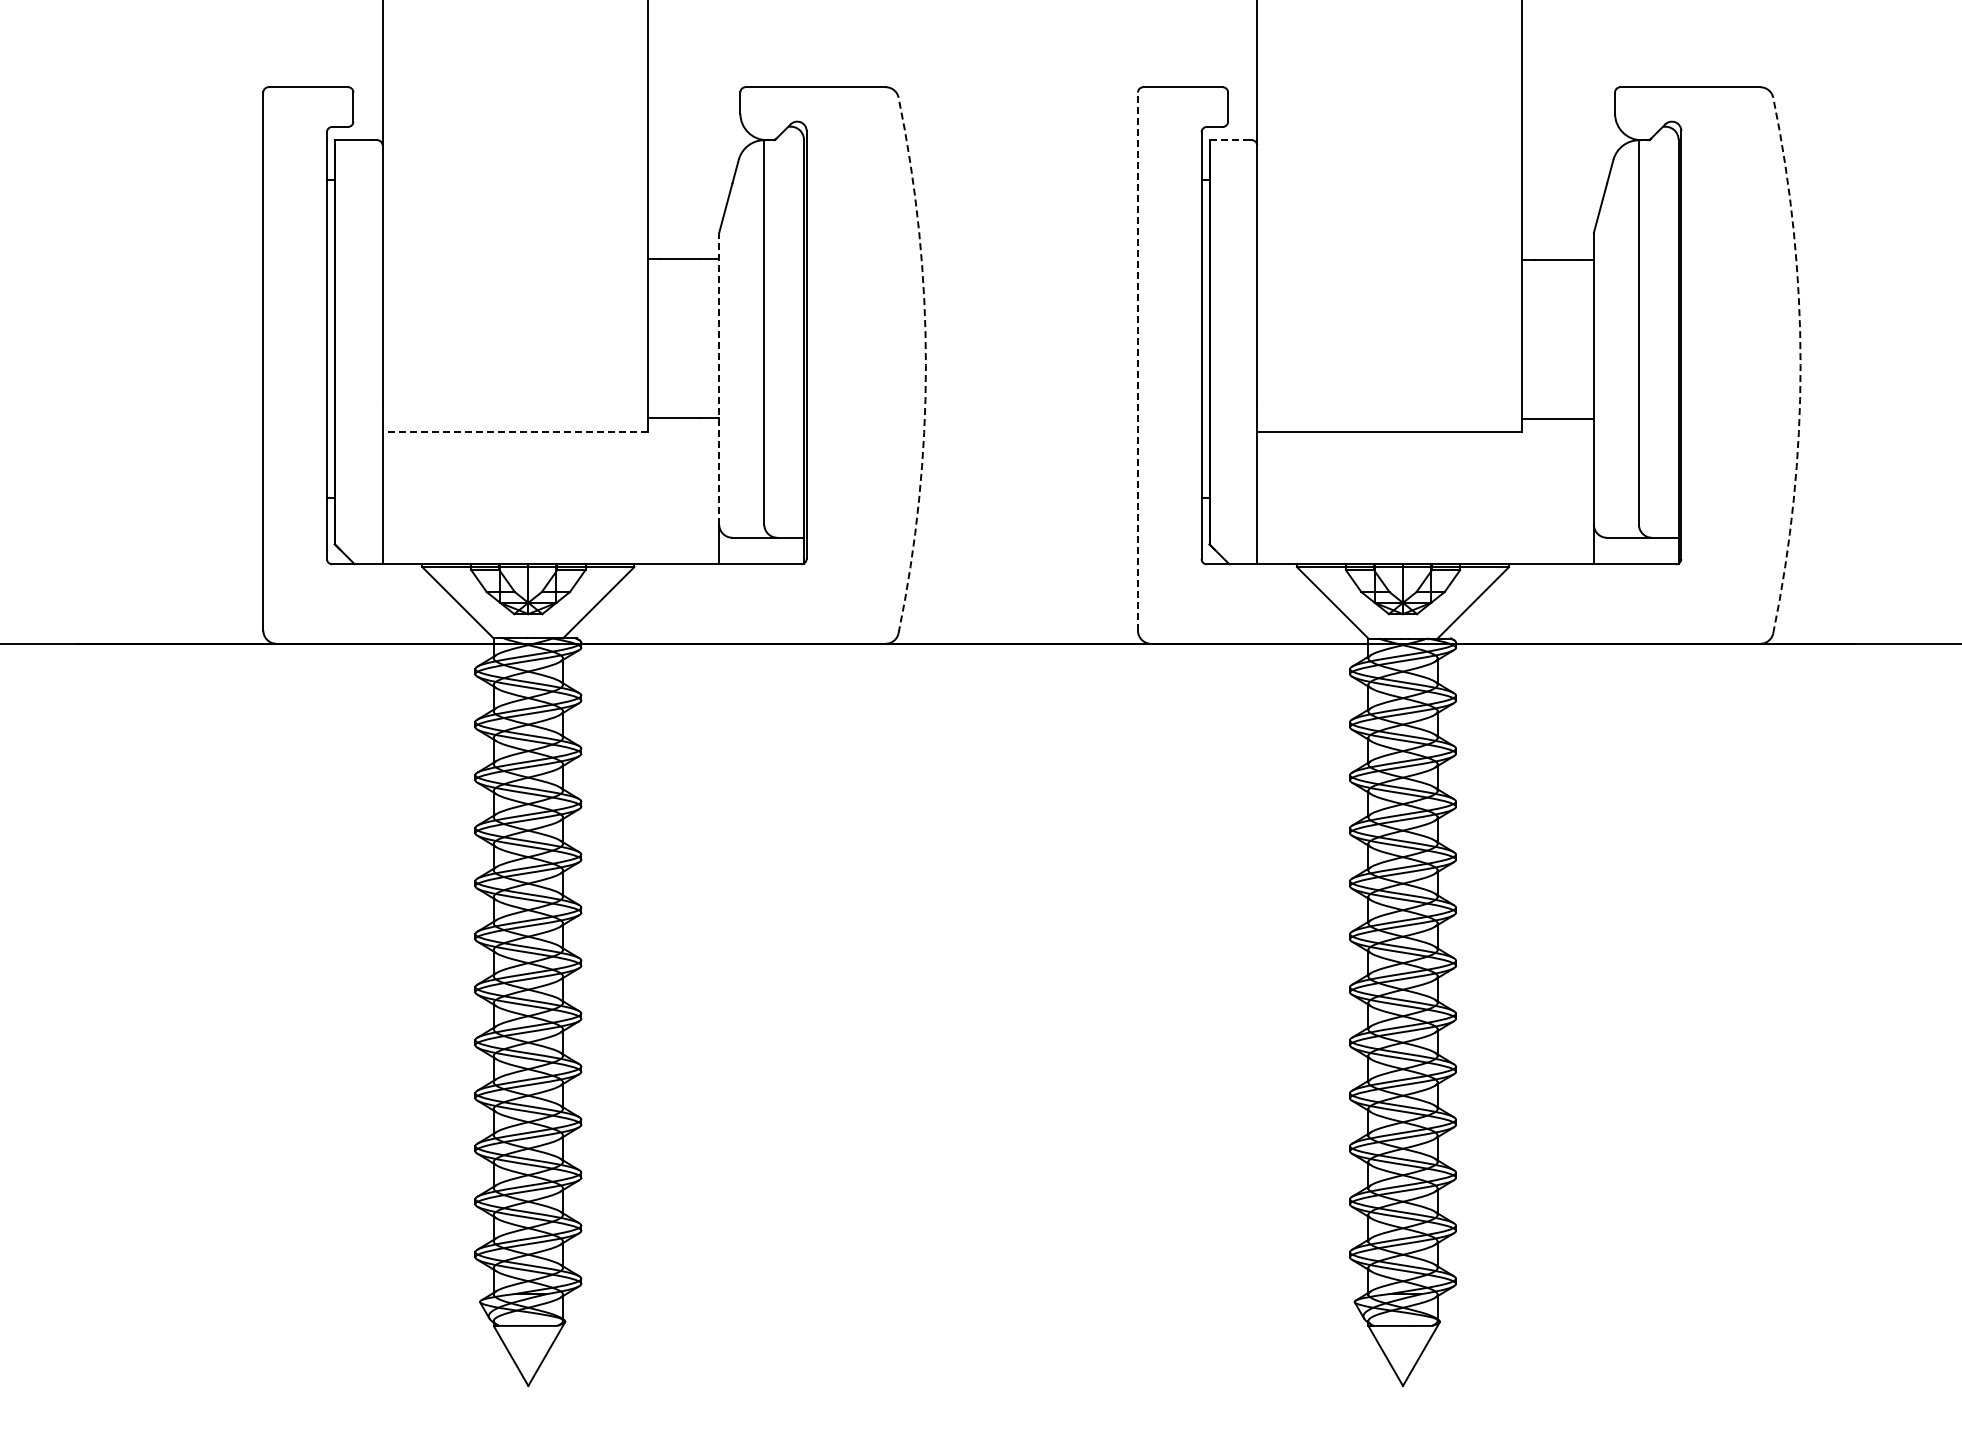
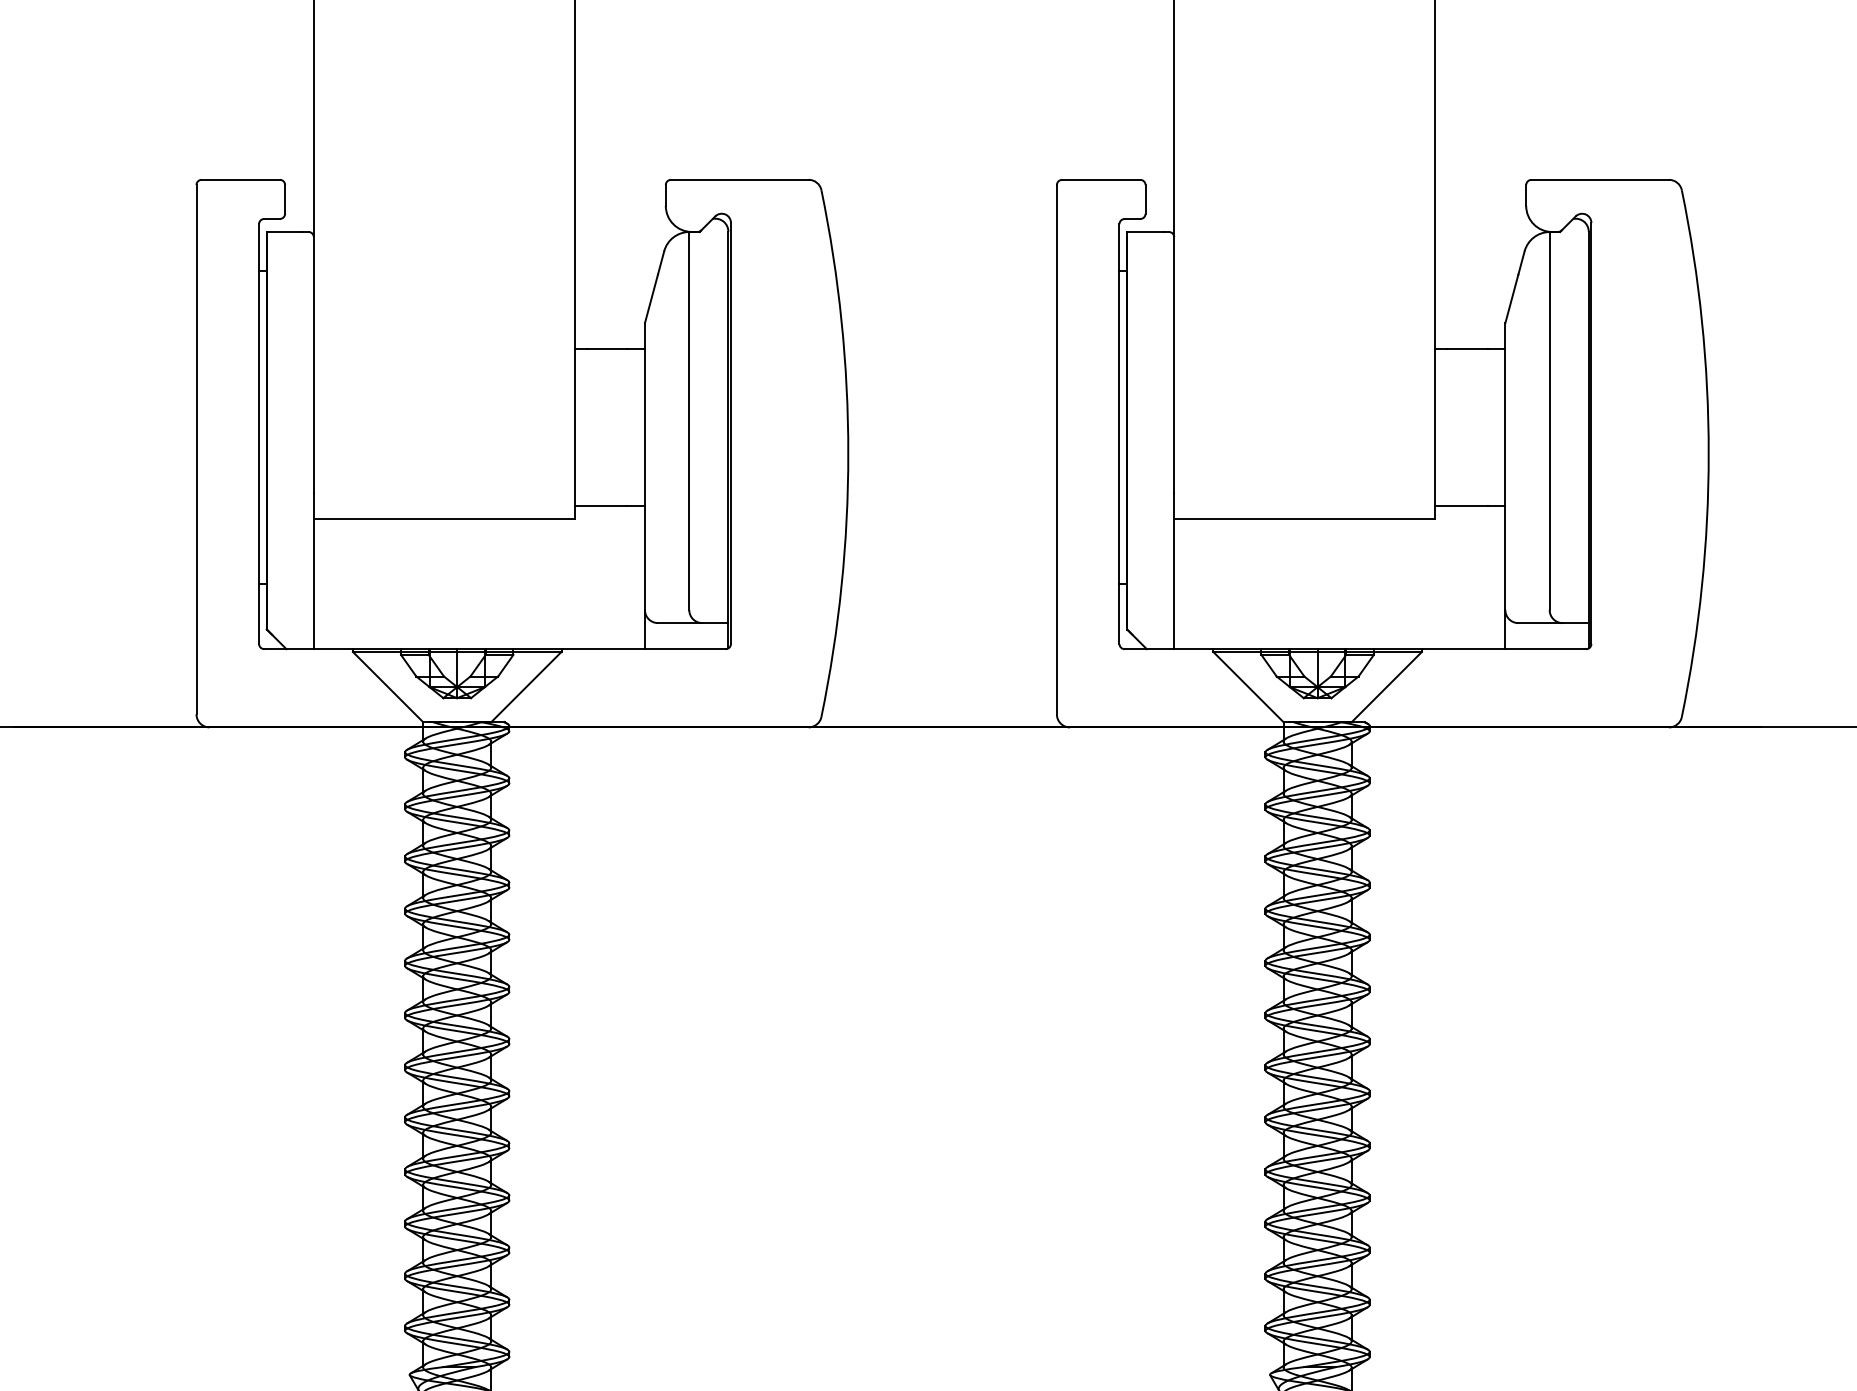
line: (1227, 140) -> (1144, 232), dashed -> solid
line: (1137, 361) -> (1056, 449), dashed -> solid
arc: (925, 365) -> (847, 453), dashed -> solid
arc: (1800, 365) -> (1708, 453), dashed -> solid
line: (719, 378) -> (645, 466), dashed -> solid
line: (515, 431) -> (444, 518), dashed -> solid

